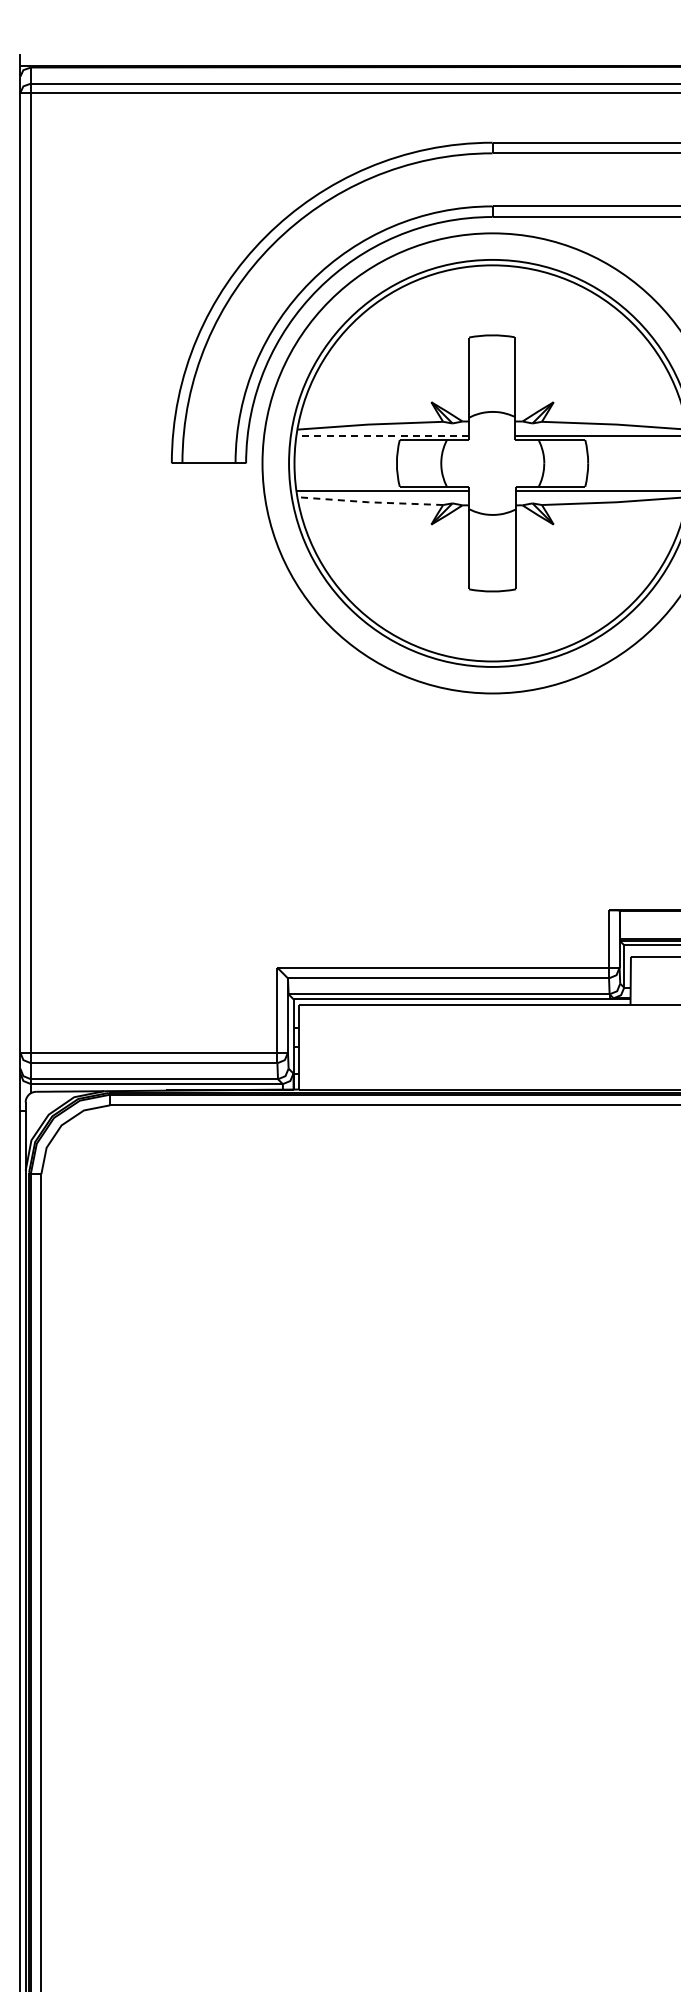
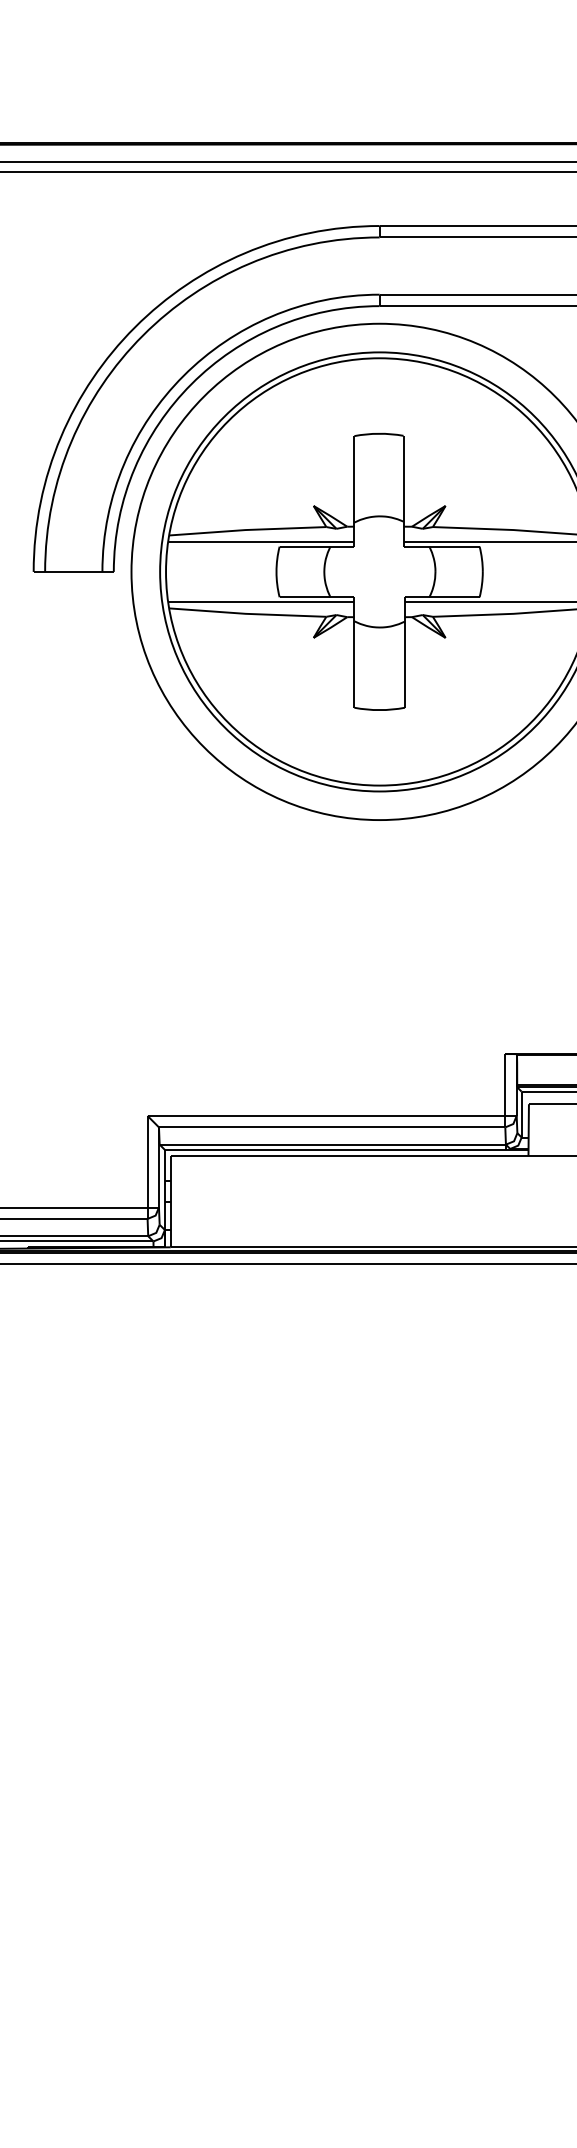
line: (382, 435) -> (260, 541), dashed -> solid
line: (369, 502) -> (246, 614), dashed -> solid

